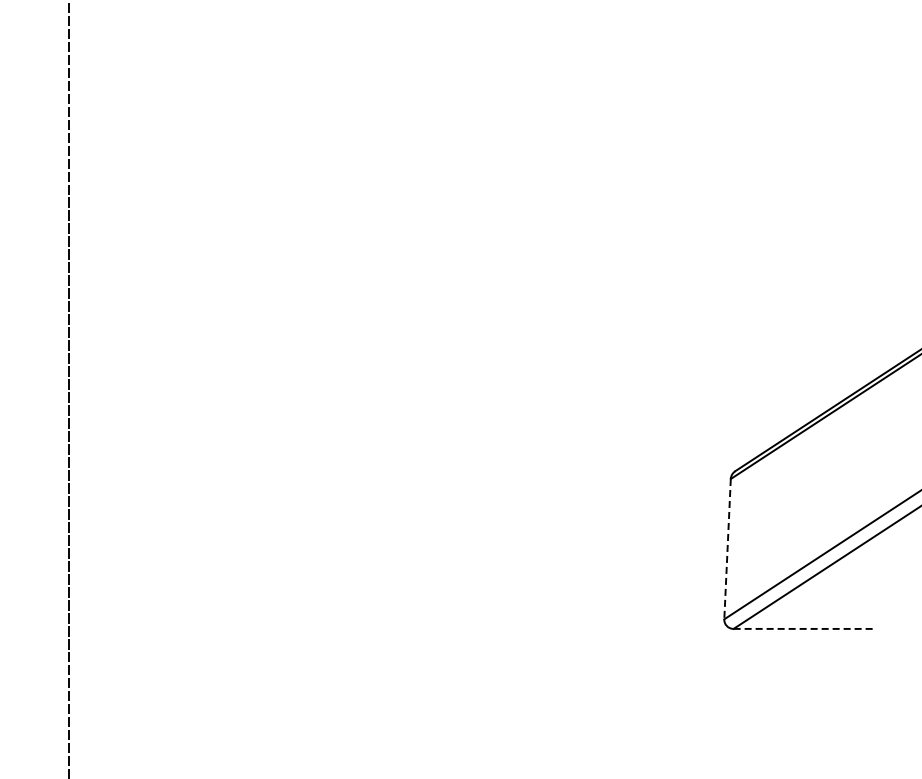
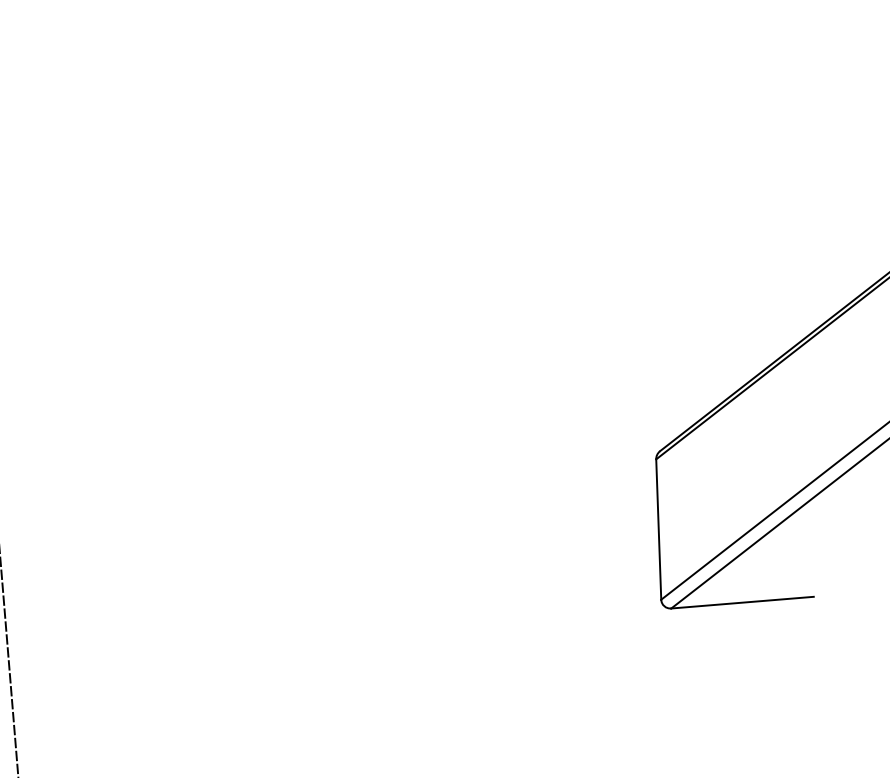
line: (727, 549) -> (658, 529), dashed -> solid
line: (805, 628) -> (742, 602), dashed -> solid

